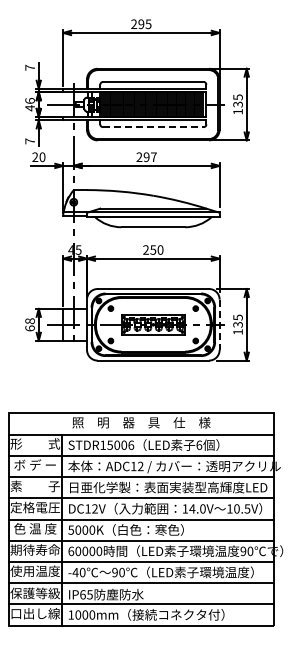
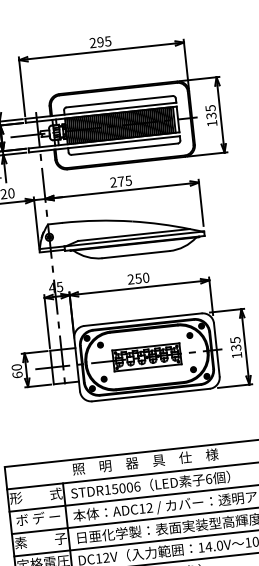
line: (153, 127) -> (124, 149), dashed -> solid
text: (149, 157) -> (124, 181), 297 -> 275
text: (30, 321) -> (17, 367), 68 -> 60
line: (219, 325) -> (216, 350), dashed -> solid

